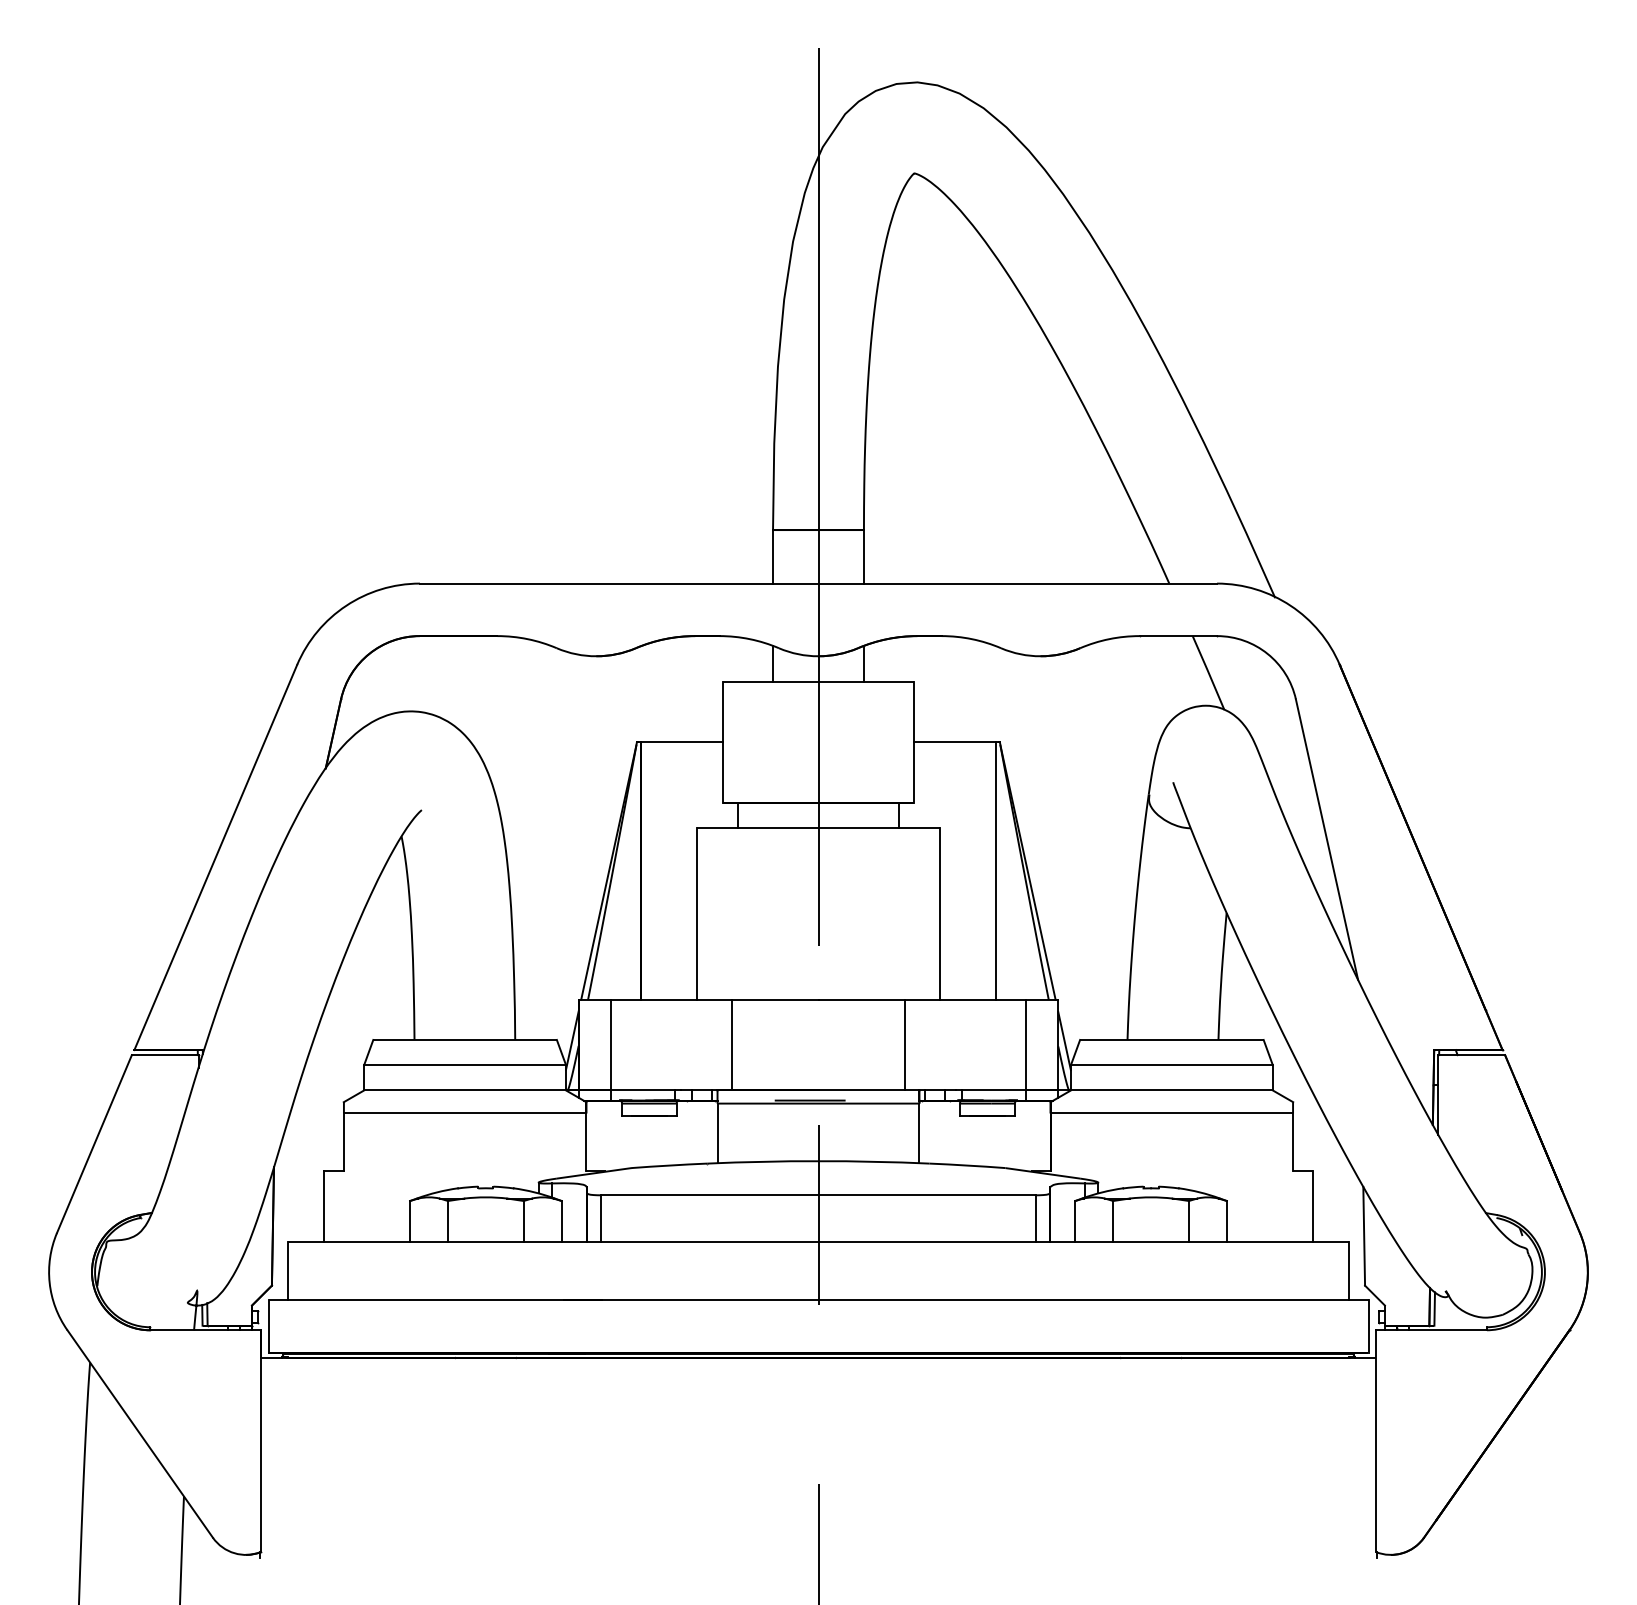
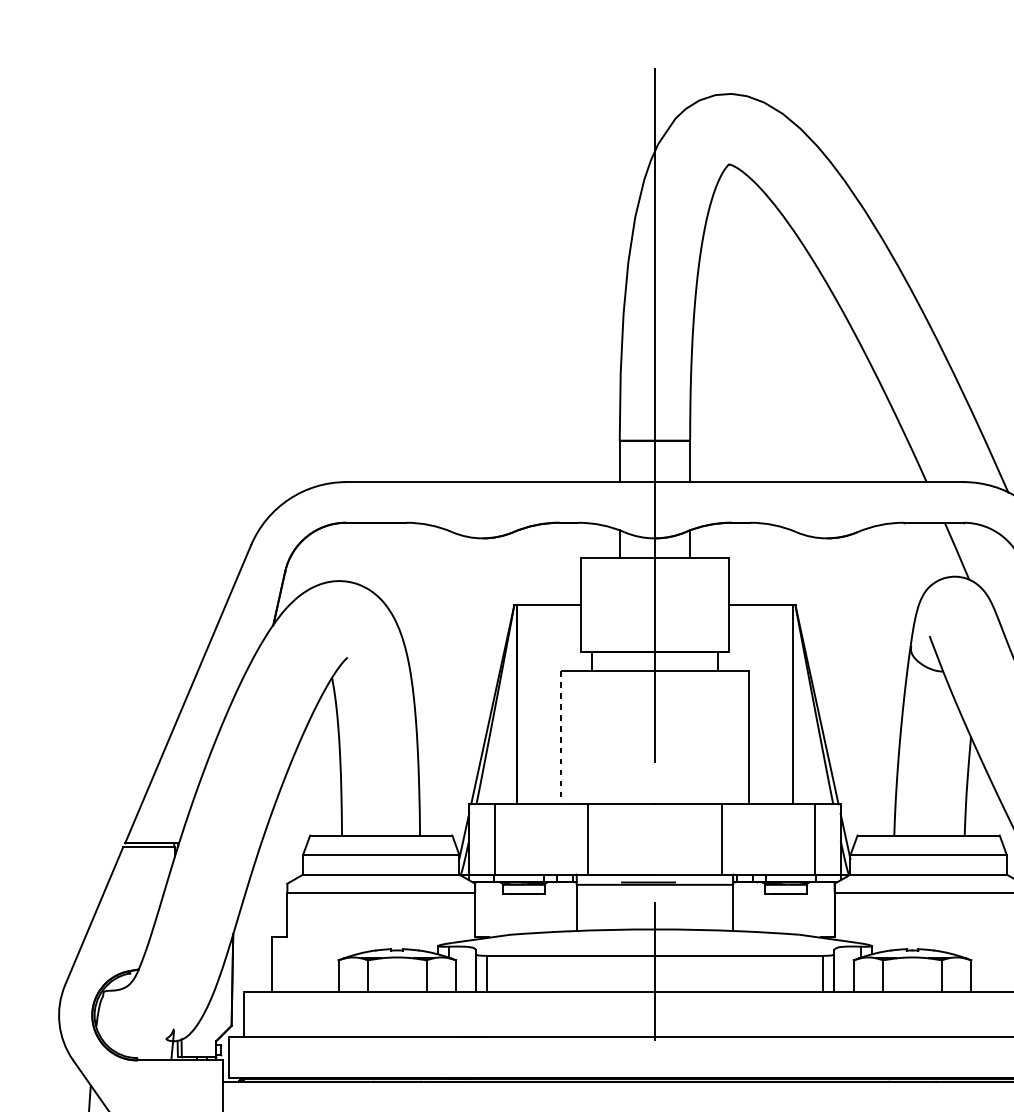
line: (697, 913) -> (561, 737), solid -> dashed

